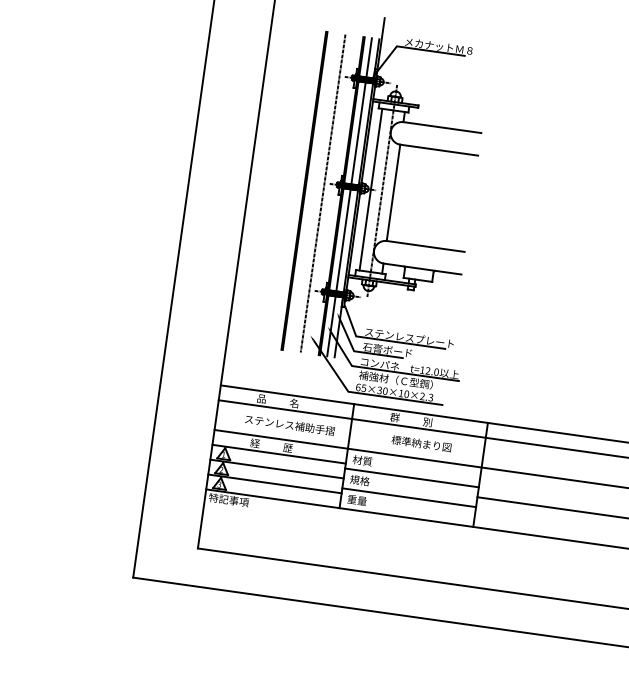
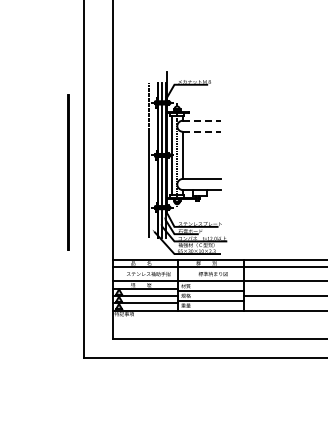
line: (443, 127) -> (202, 120), solid -> dashed
line: (440, 149) -> (202, 131), solid -> dashed
line: (303, 190) -> (68, 172), moved

